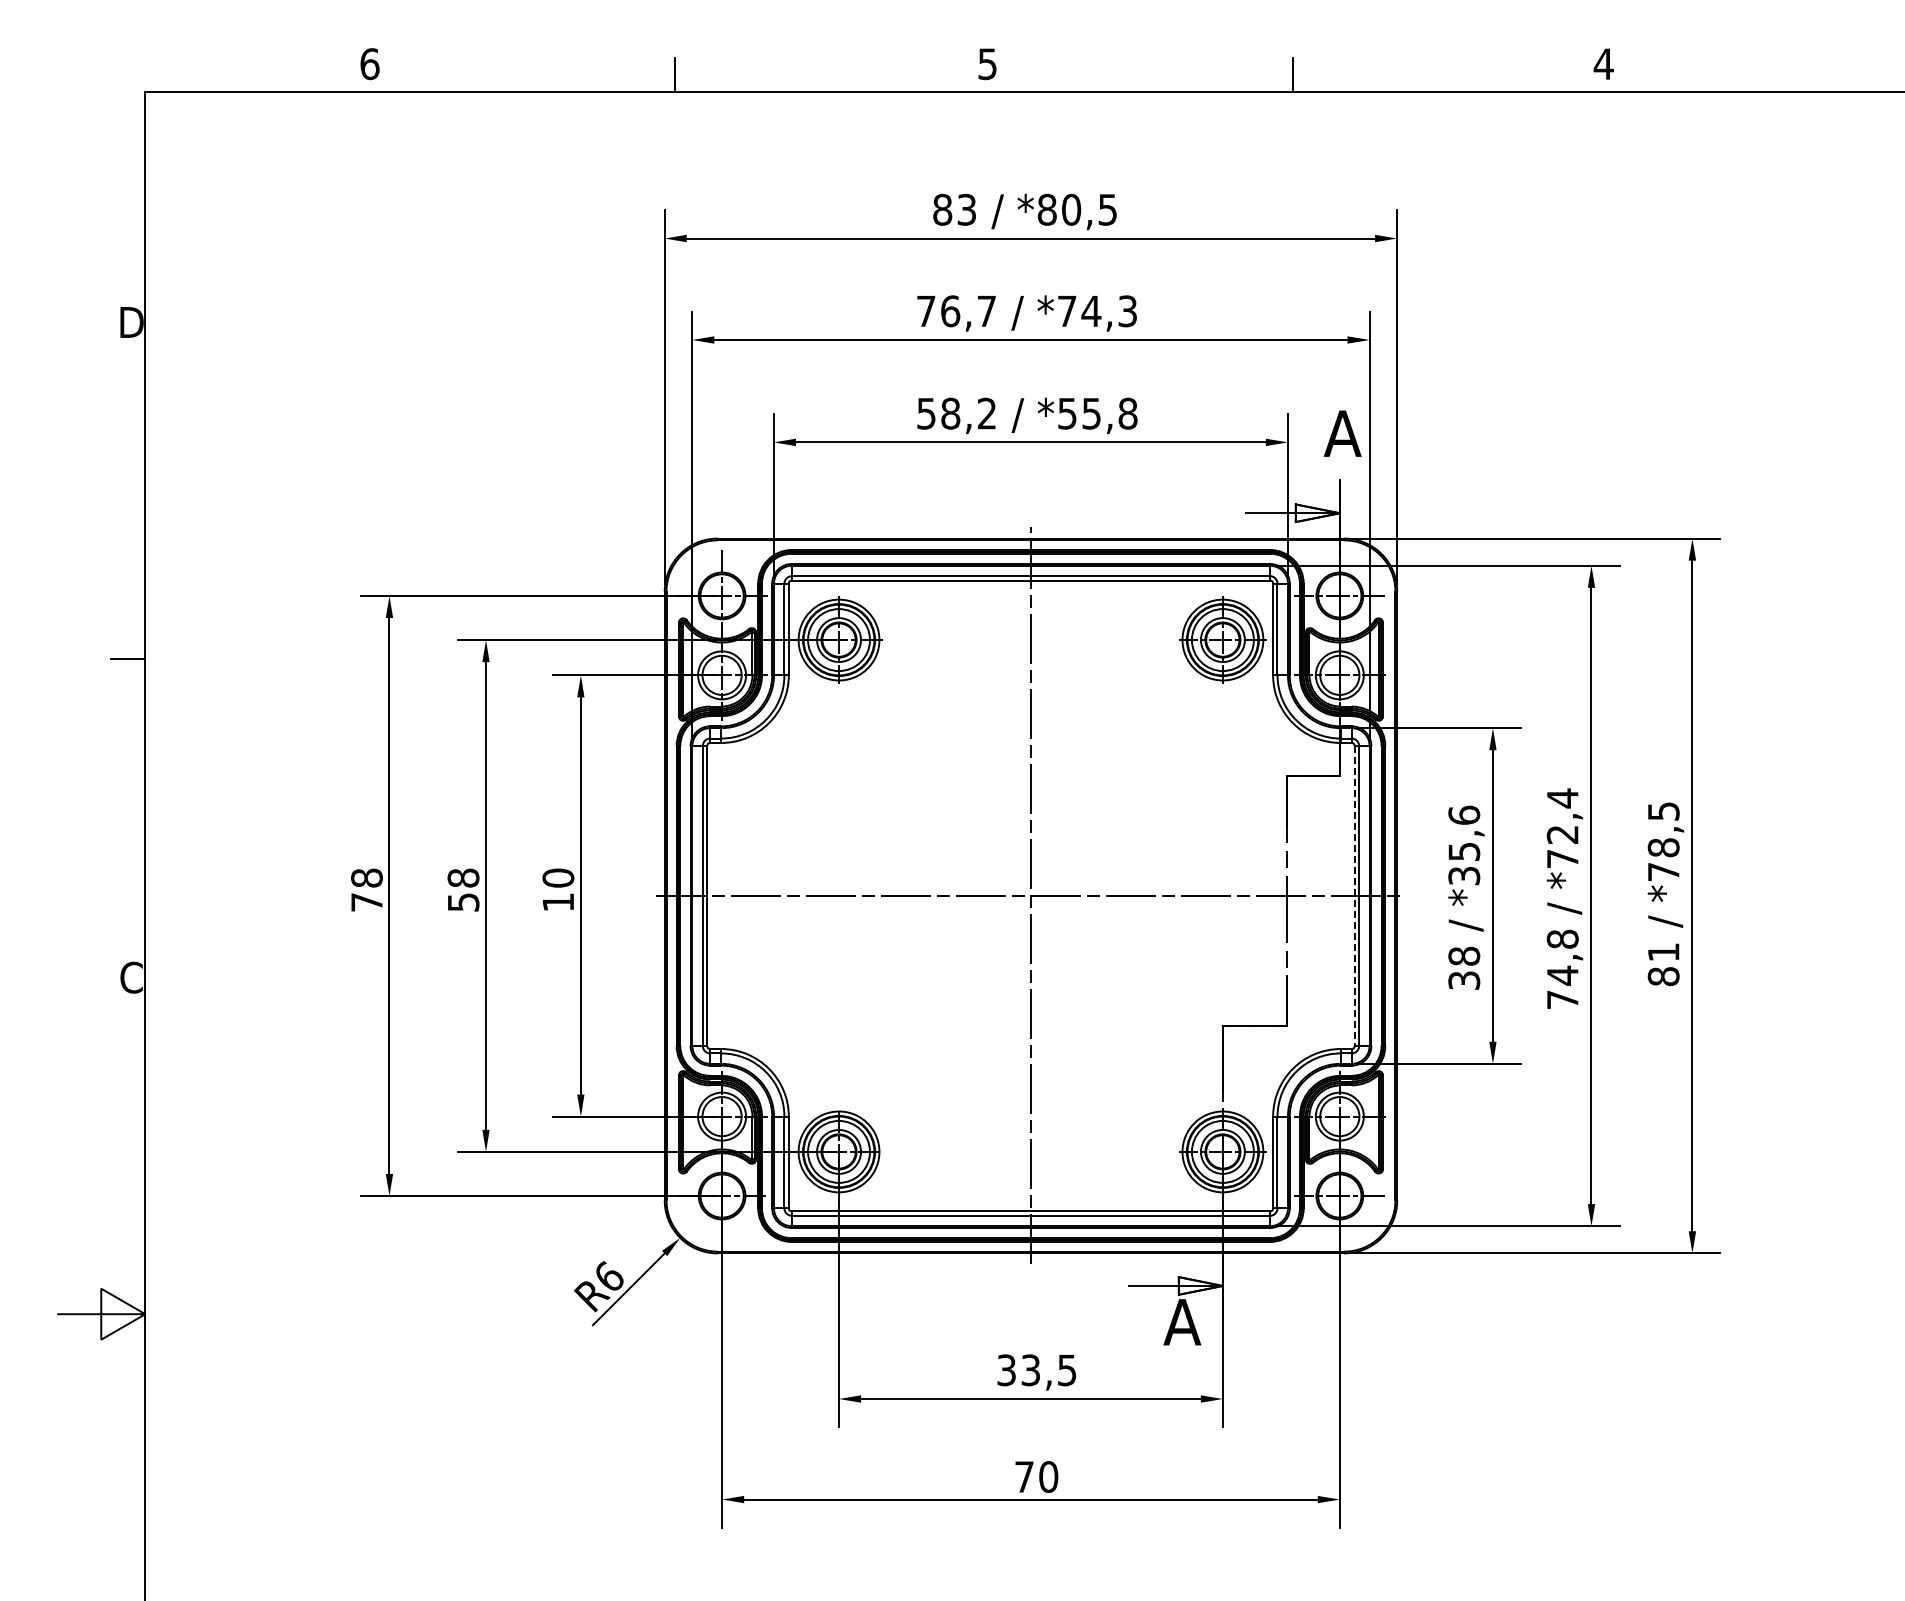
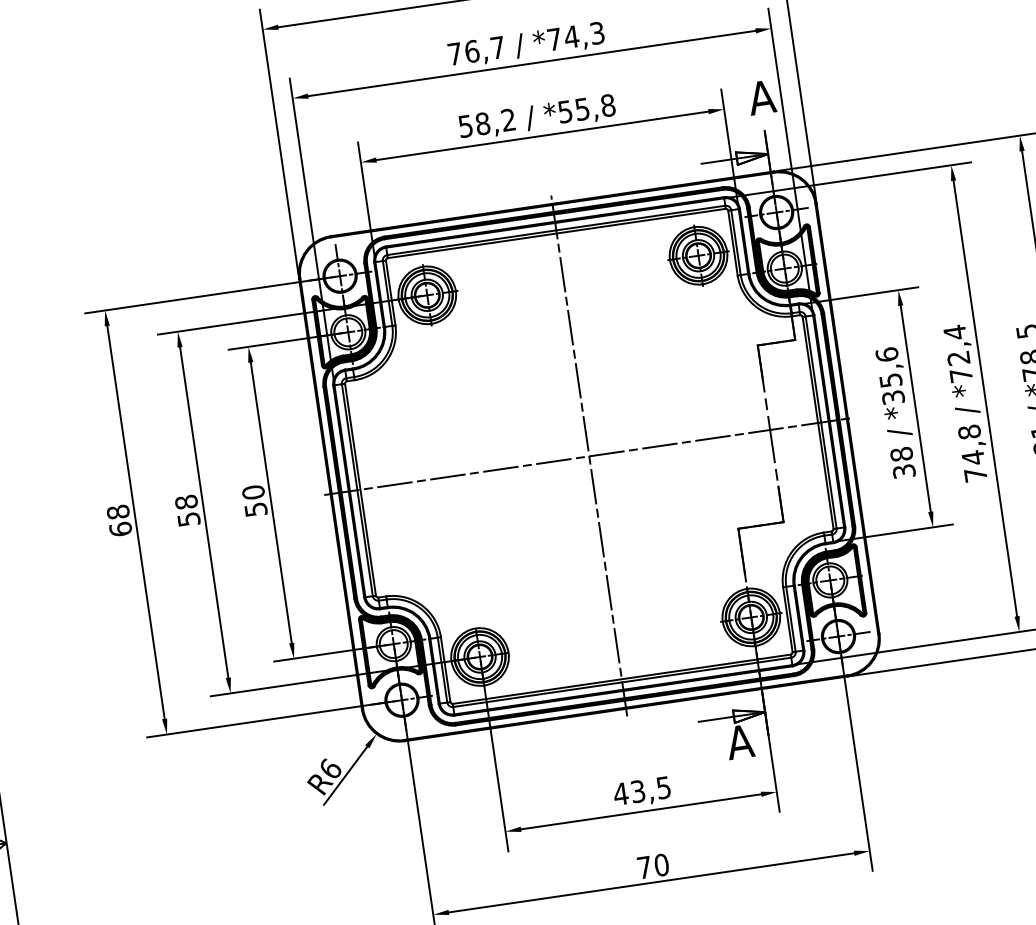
line: (1354, 896) -> (817, 423), dashed -> solid
text: (366, 901) -> (120, 528), 78 -> 68
text: (558, 902) -> (256, 509), 10 -> 50
text: (1006, 1370) -> (620, 794), 33,5 -> 43,5

